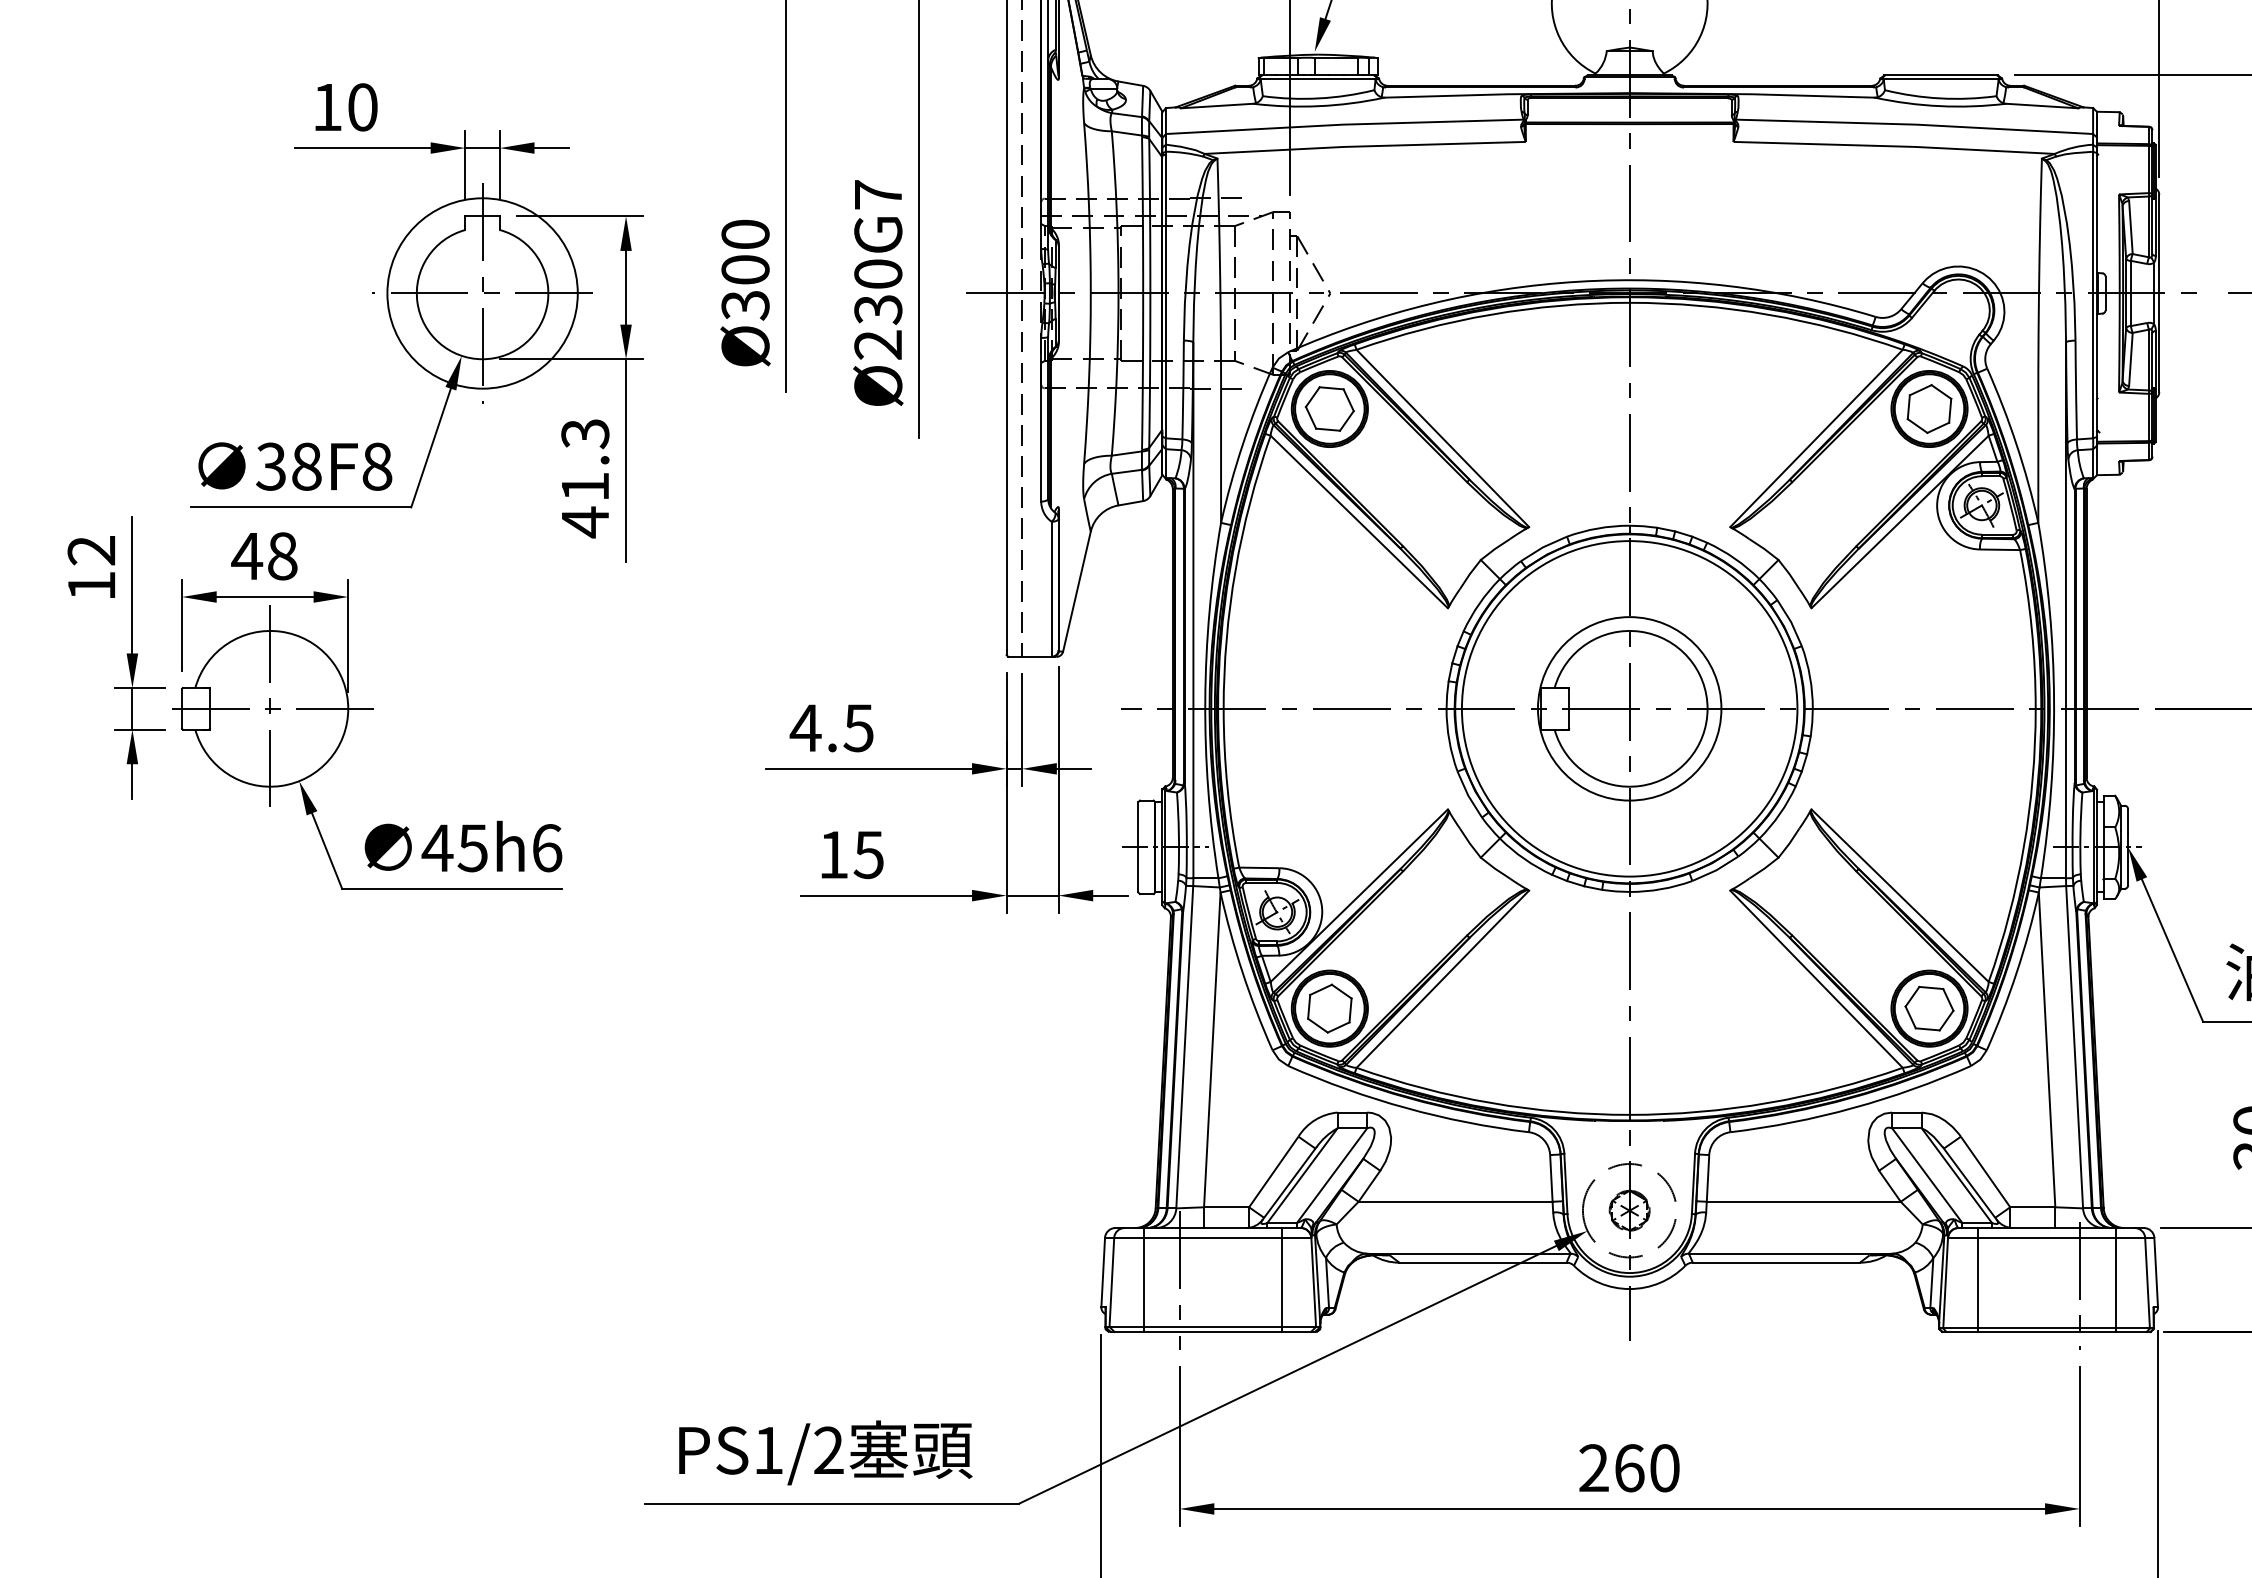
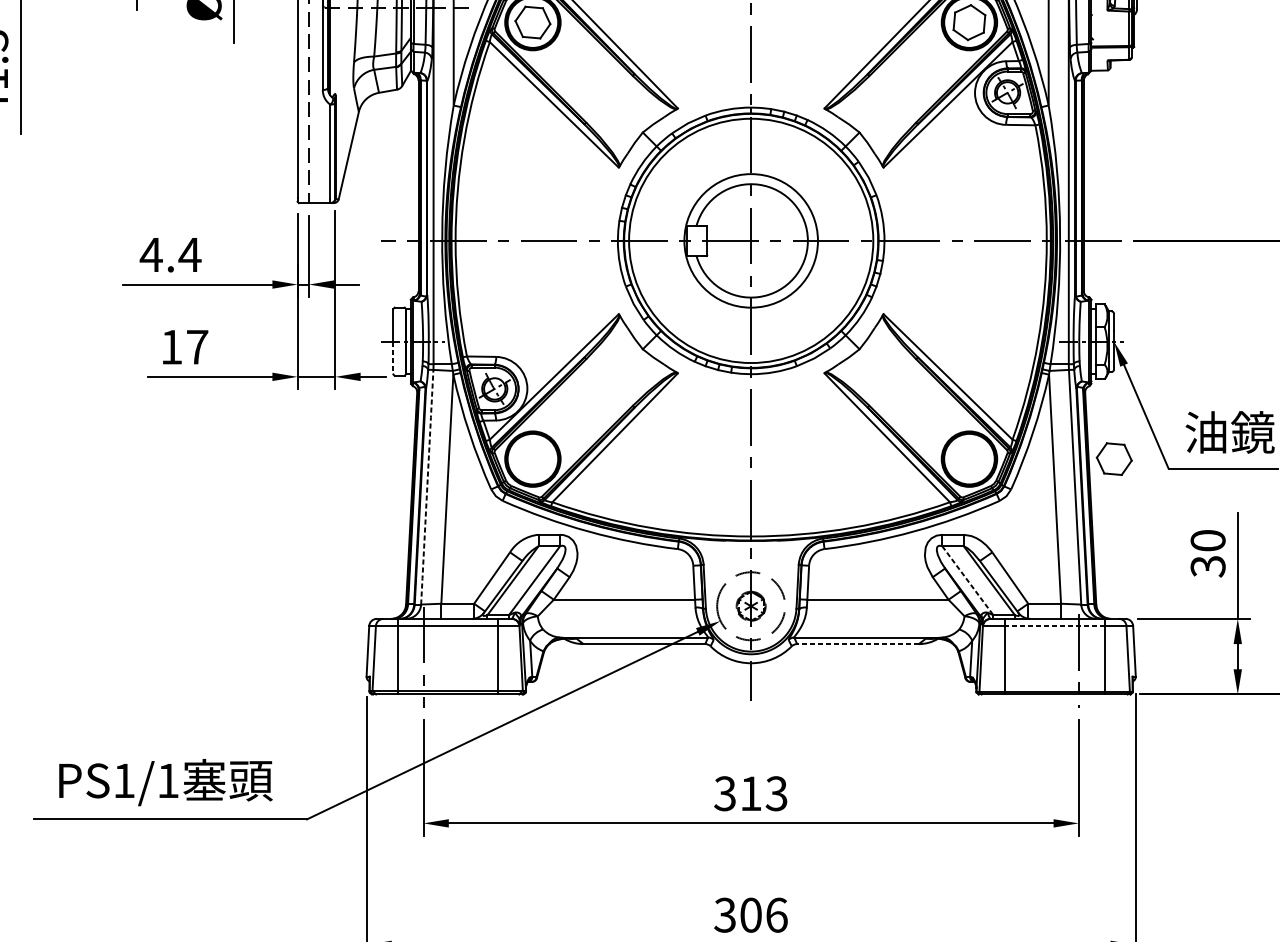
text: (858, 728) -> (189, 255), 4.5 -> 4.4
text: (868, 855) -> (197, 347), 15 -> 17
line: (1138, 870) -> (393, 358), solid -> dashed
part: (1329, 1008) -> (532, 459), removed
part: (1929, 1008) -> (1114, 459), moved
line: (1184, 1047) -> (427, 487), solid -> dashed
line: (1927, 1175) -> (968, 580), solid -> dashed
line: (2046, 1237) -> (1054, 625), solid -> dashed
line: (1776, 1262) -> (858, 643), solid -> dashed
text: (828, 1449) -> (167, 780), PS1/2 -> PS1/1
text: (1628, 1468) -> (750, 793), 260 -> 313

